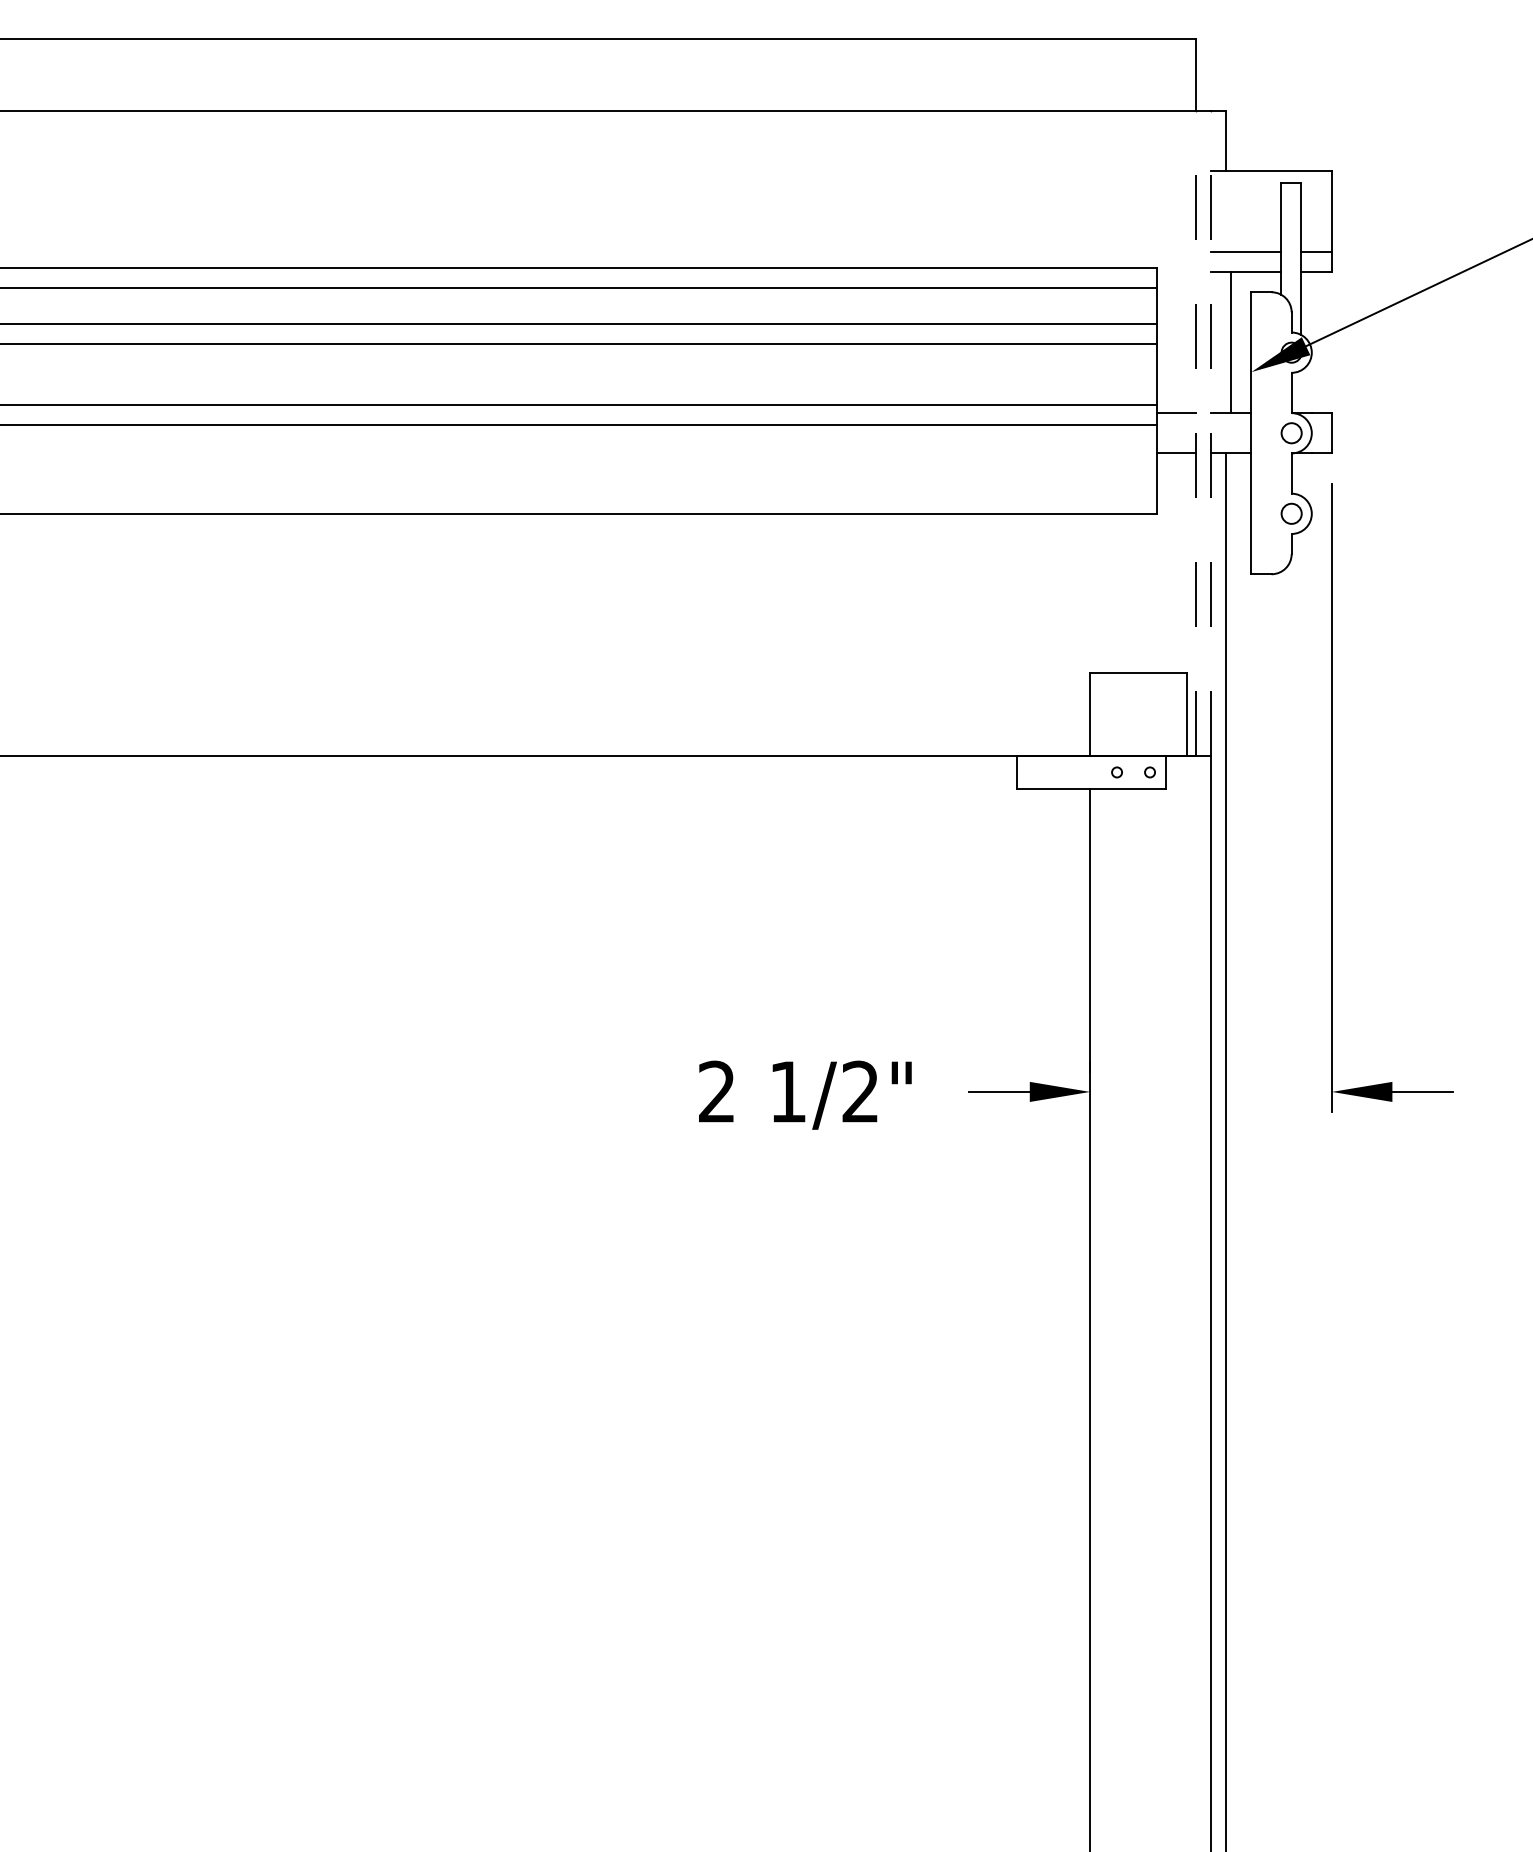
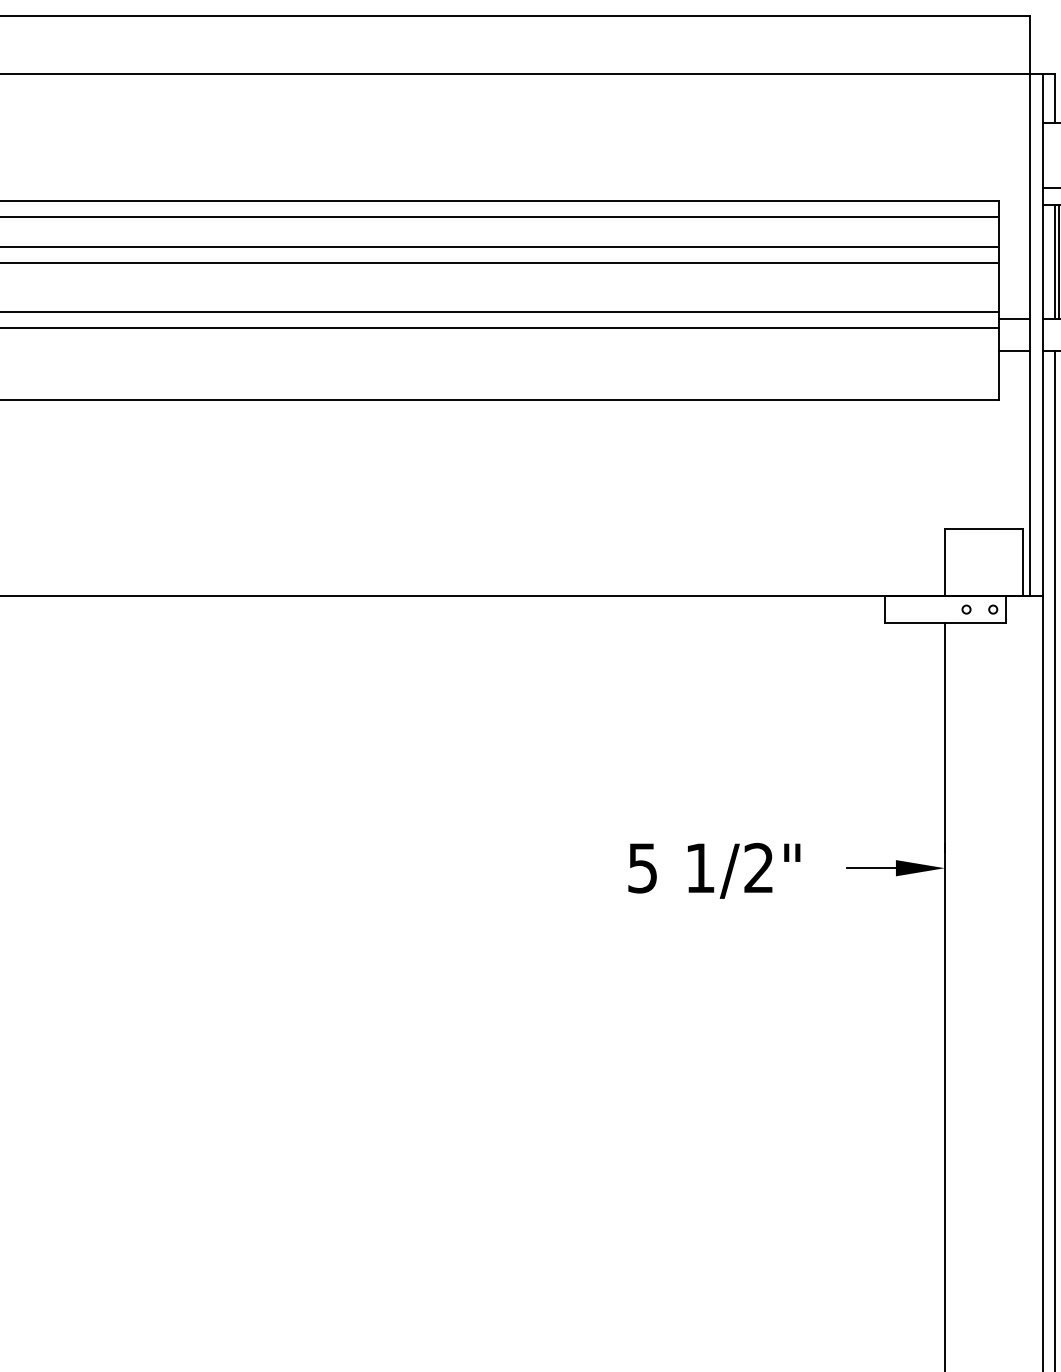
line: (1226, 342) -> (1055, 261), added
line: (1195, 432) -> (1030, 334), dashed -> solid
line: (1211, 432) -> (1042, 334), dashed -> solid
text: (716, 1091) -> (642, 867), 2 -> 5

